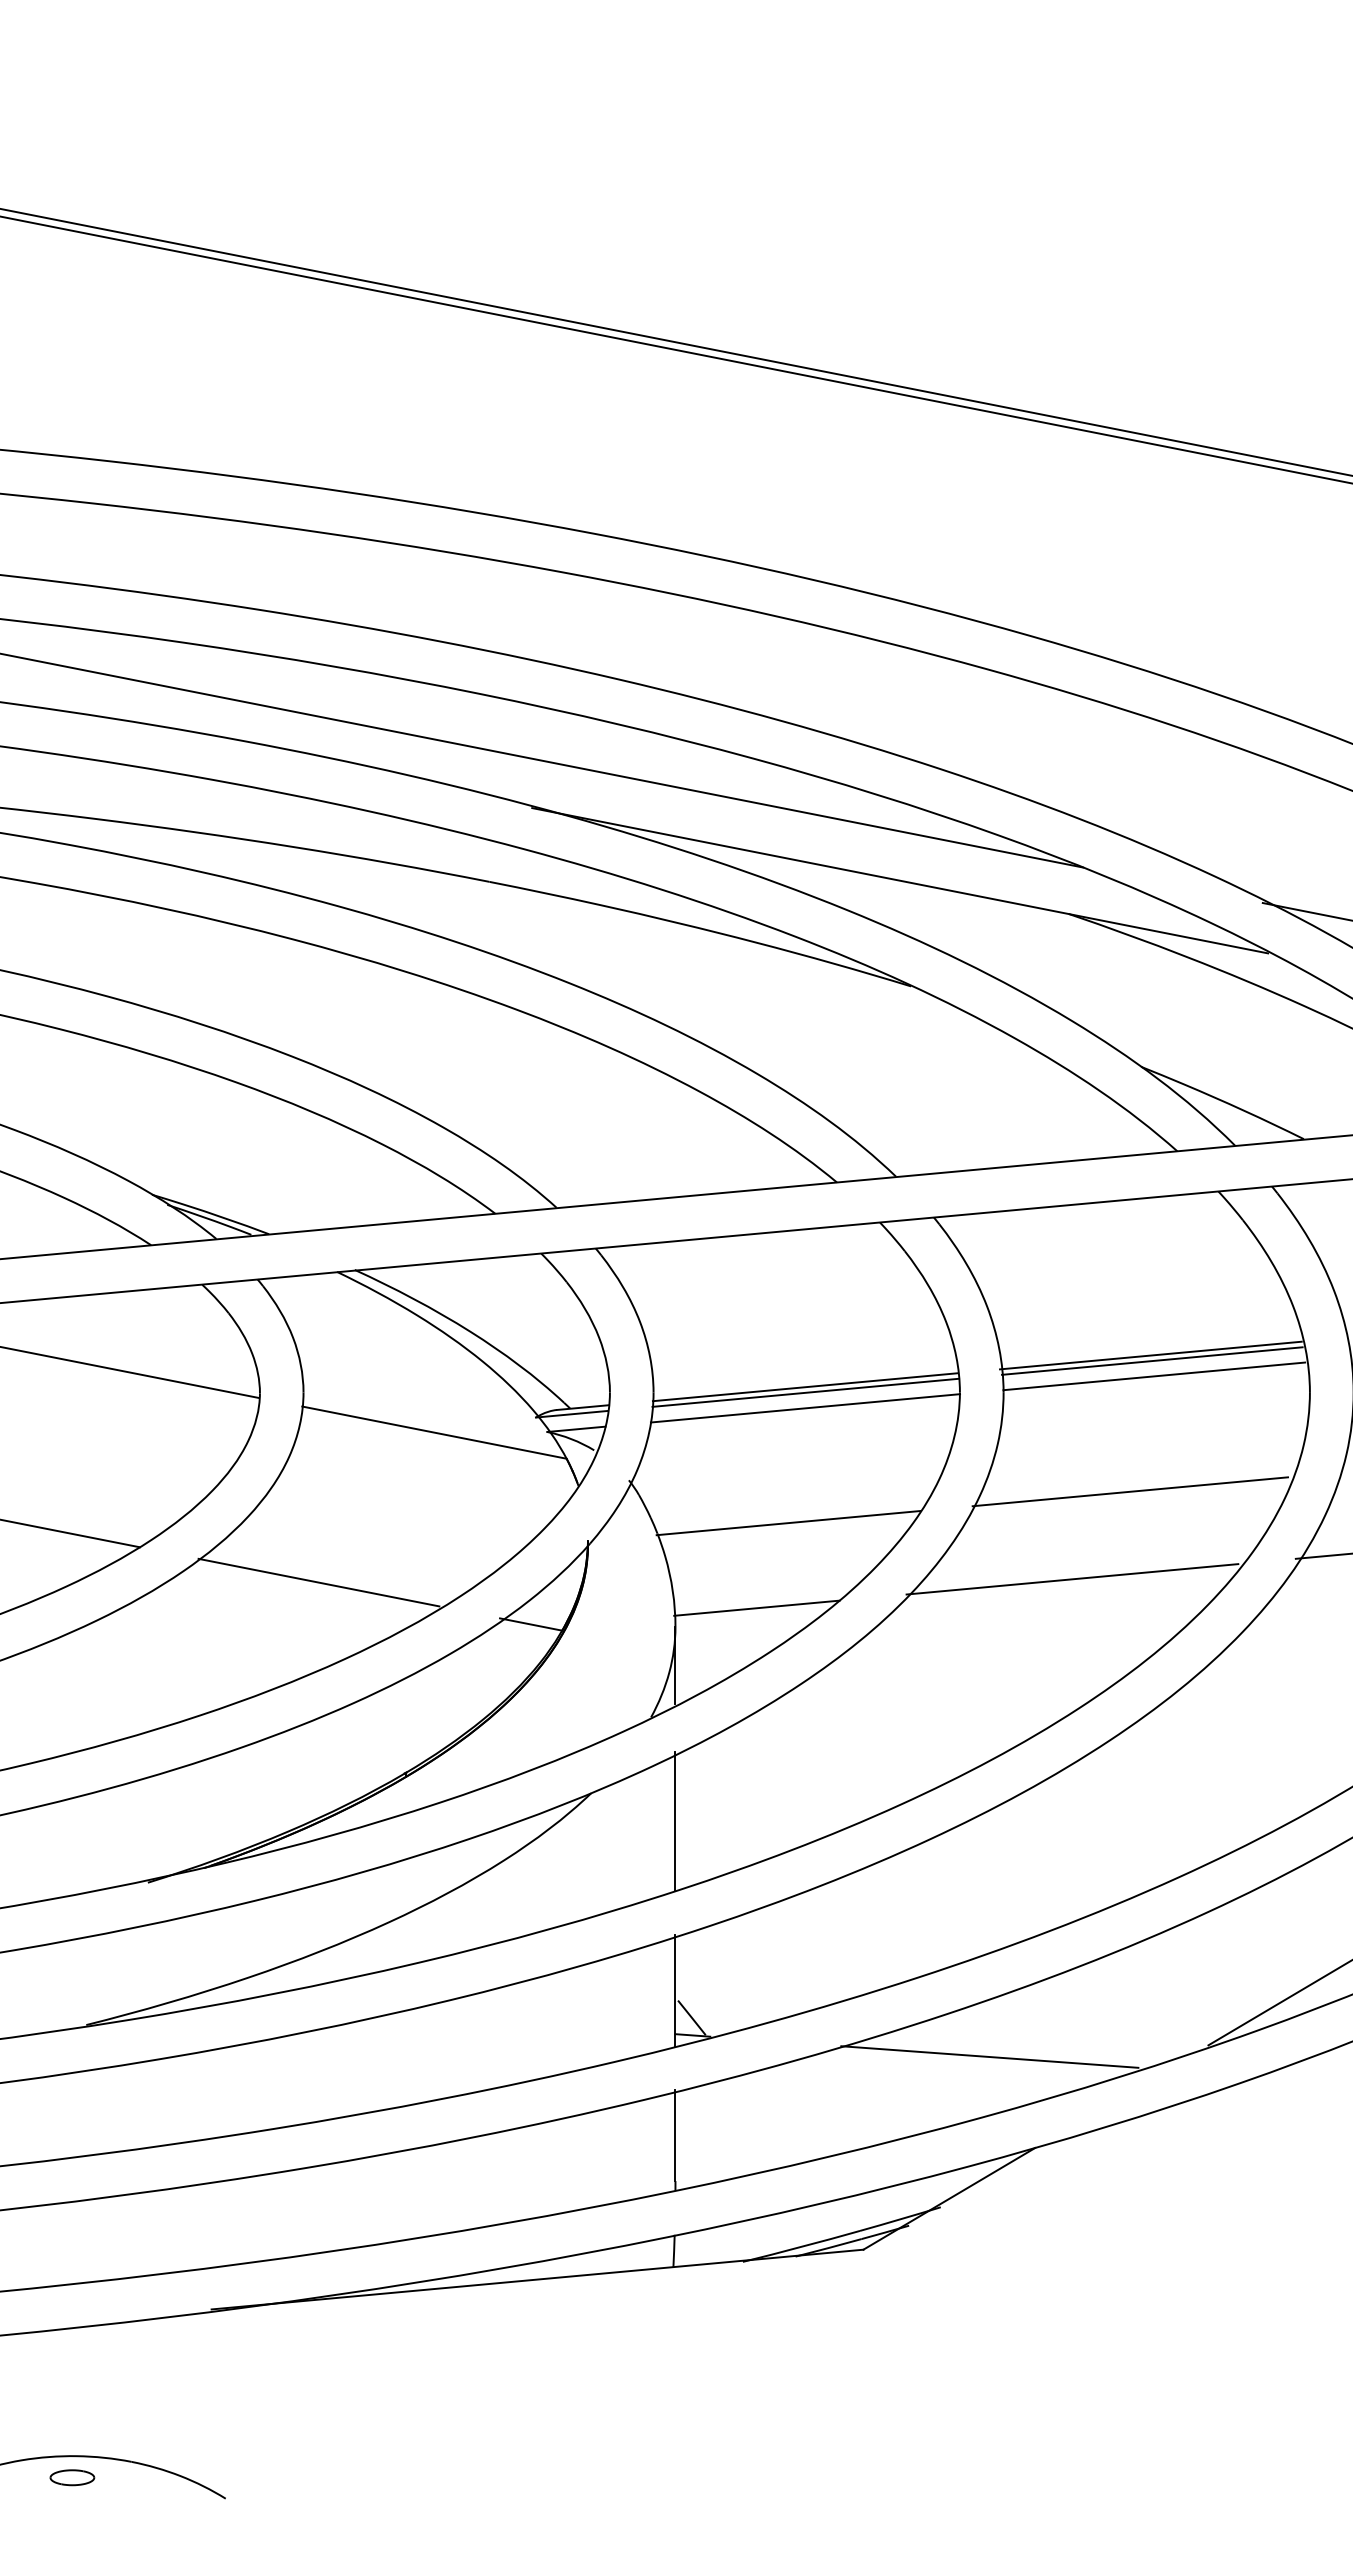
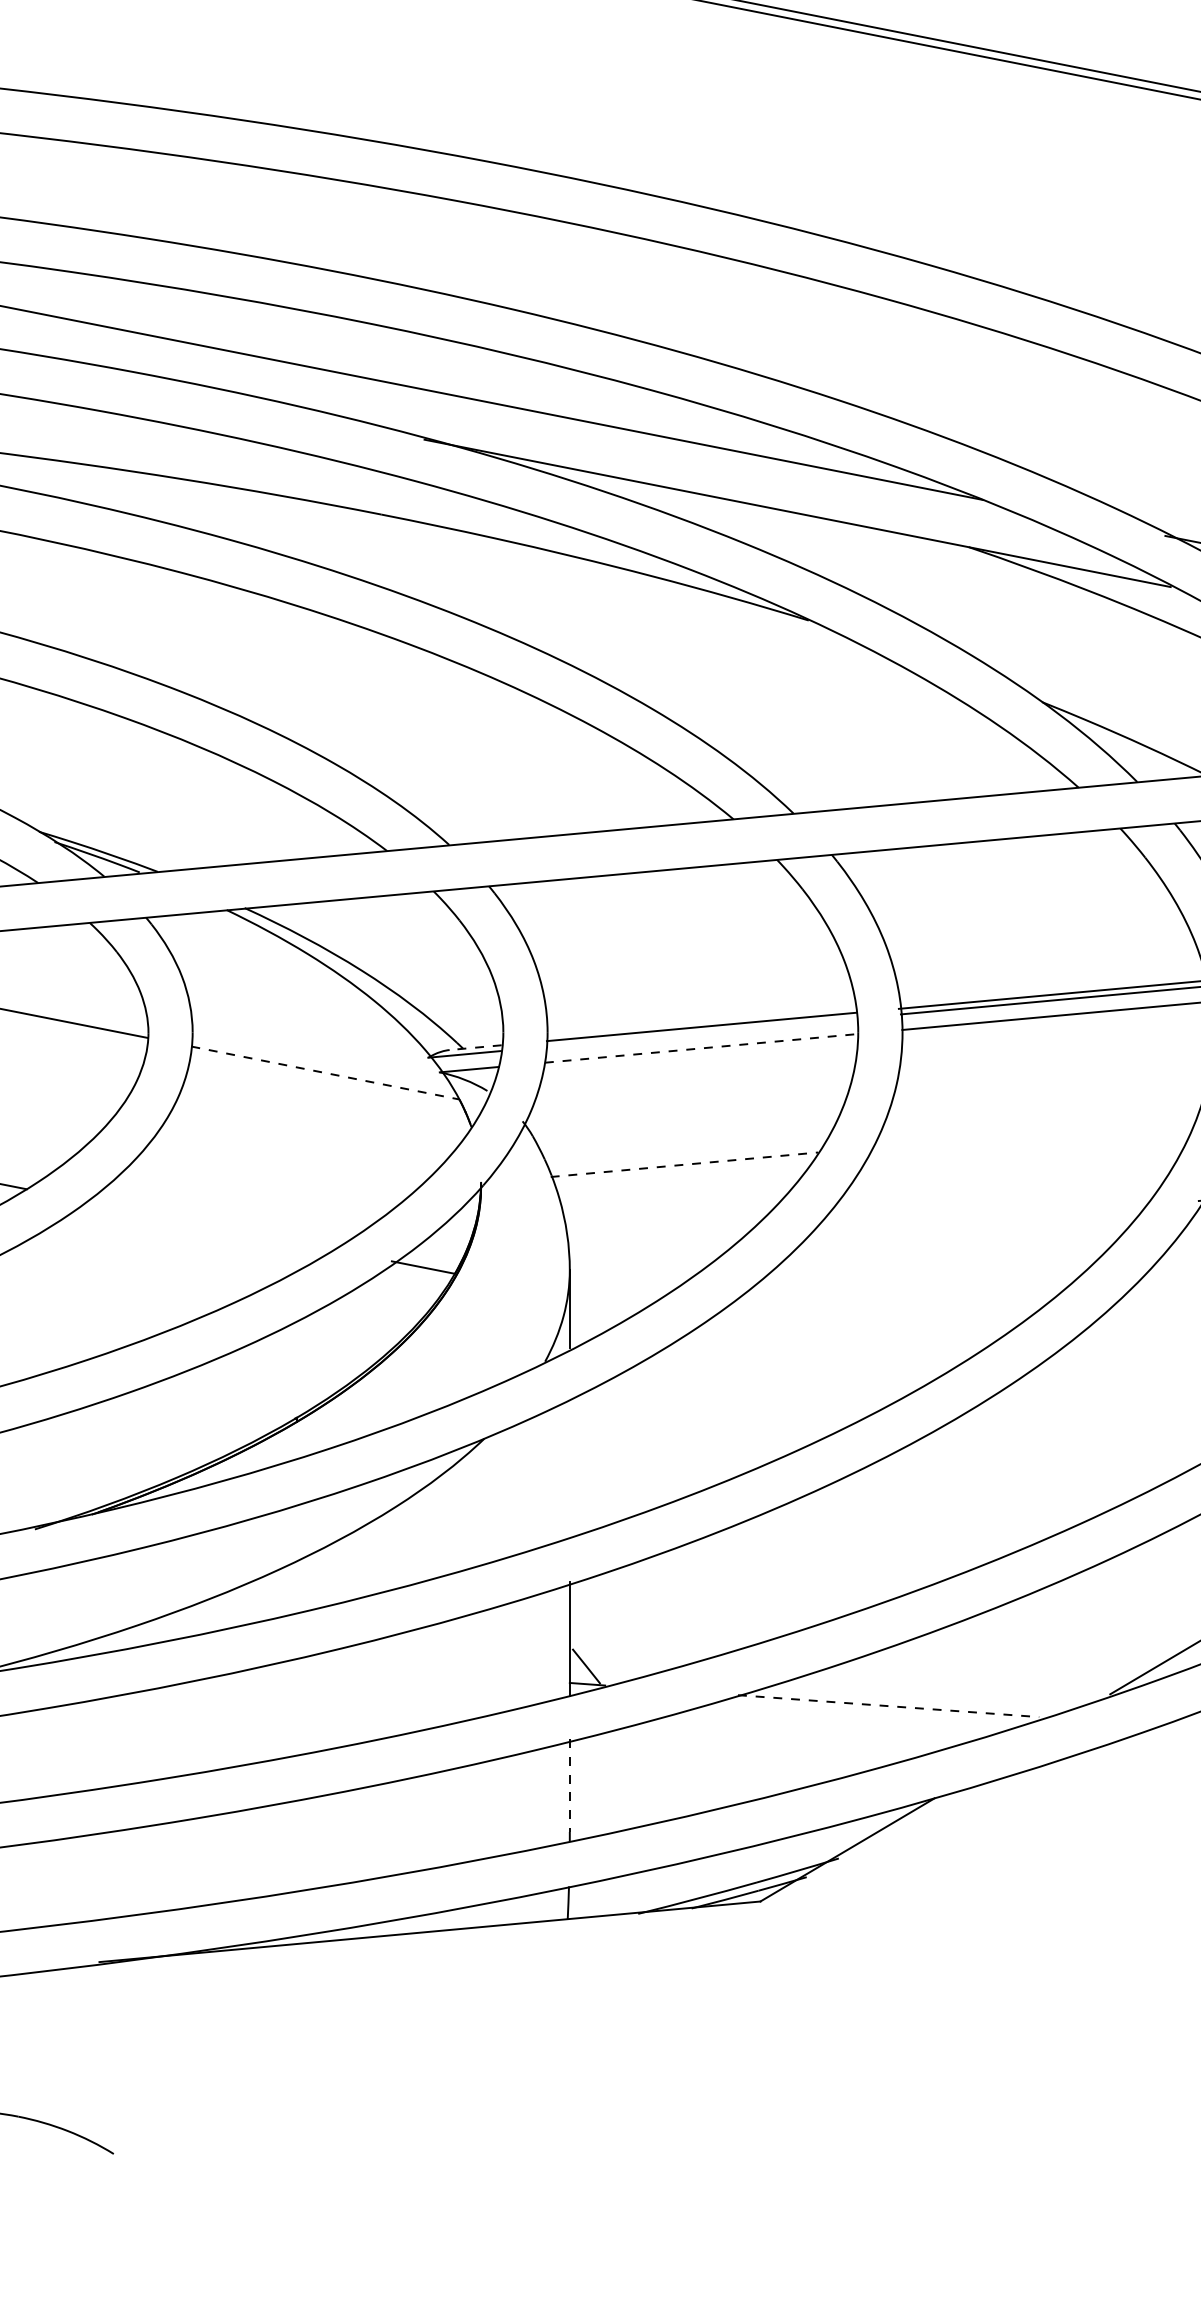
line: (805, 1392) -> (701, 1032), removed
line: (582, 1407) -> (475, 1047), solid -> dashed
line: (805, 1408) -> (701, 1048), solid -> dashed
line: (434, 1432) -> (325, 1072), solid -> dashed
line: (1130, 1491) -> (1031, 1132), removed
line: (789, 1523) -> (685, 1165), solid -> dashed
line: (1072, 1579) -> (972, 1221), removed
line: (318, 1582) -> (207, 1224), removed
line: (756, 1607) -> (651, 1250), removed
line: (675, 1821) -> (569, 1467), removed
line: (989, 2057) -> (888, 1706), solid -> dashed
line: (675, 2135) -> (569, 1785), solid -> dashed

